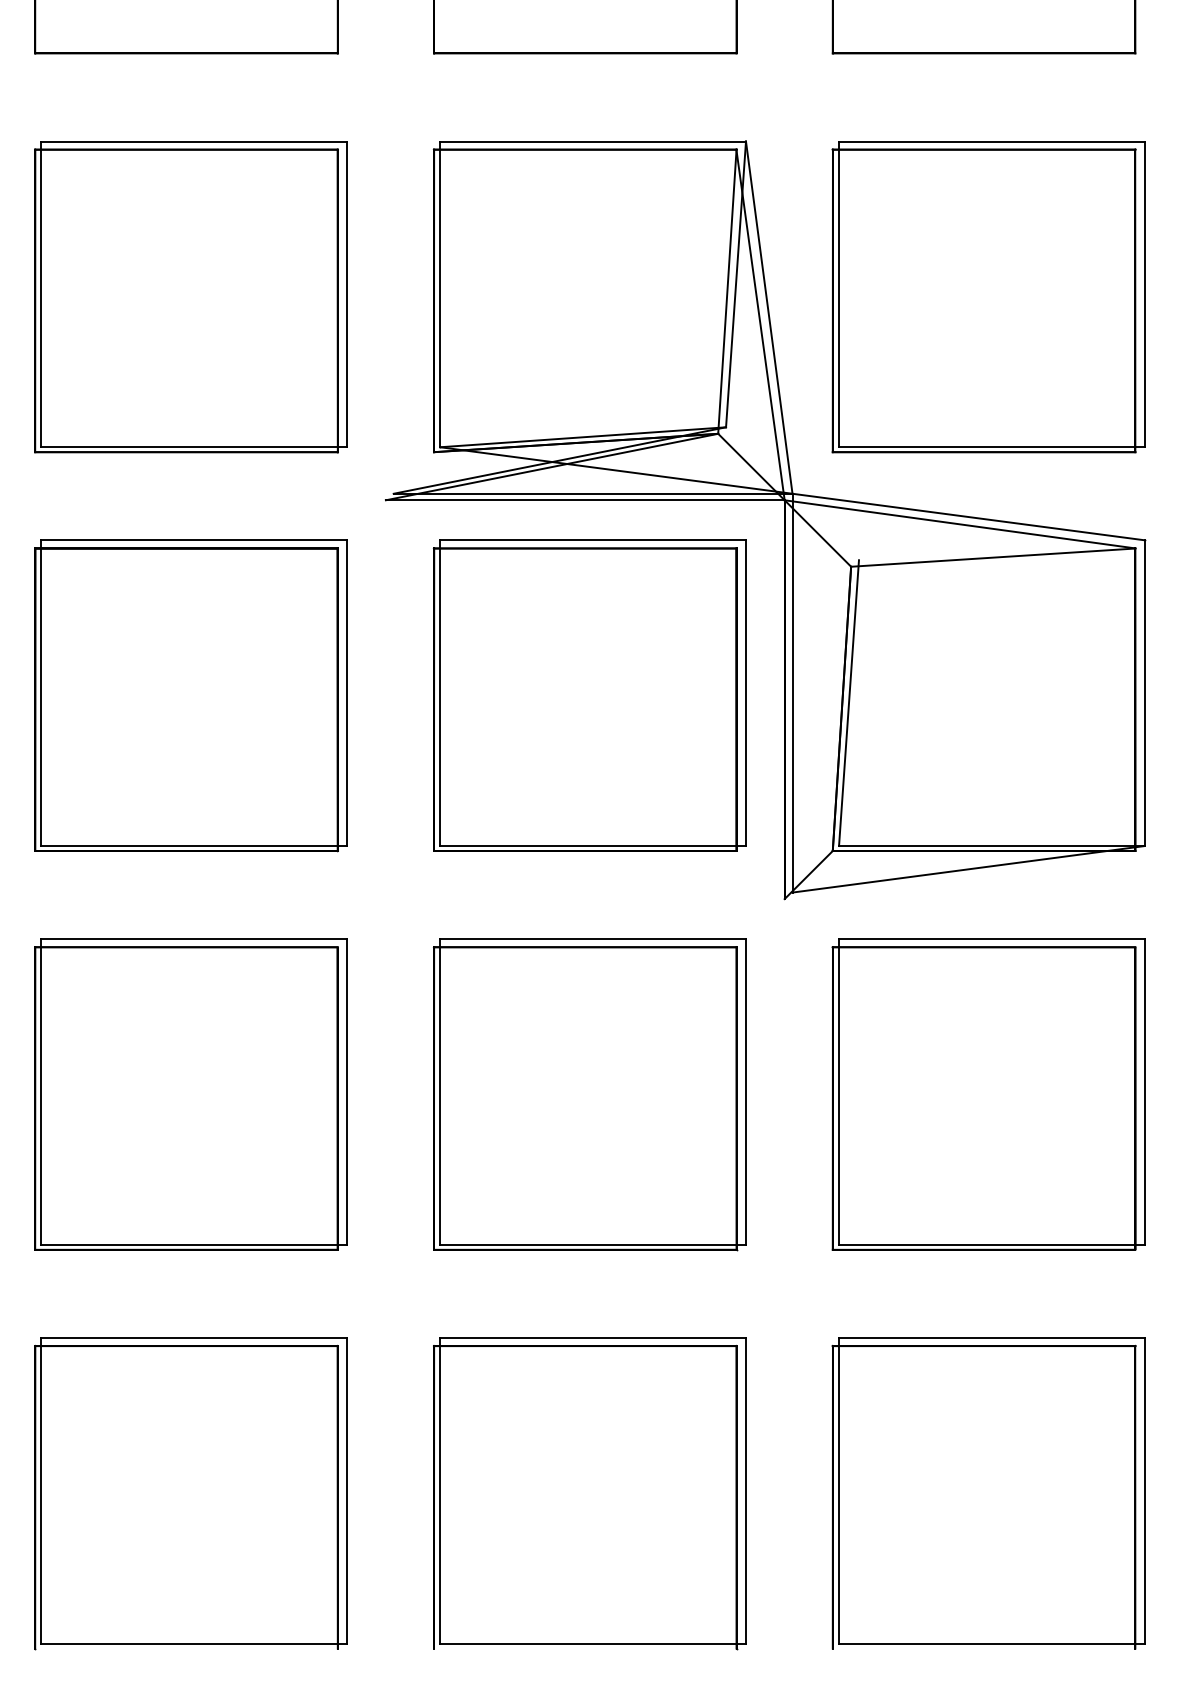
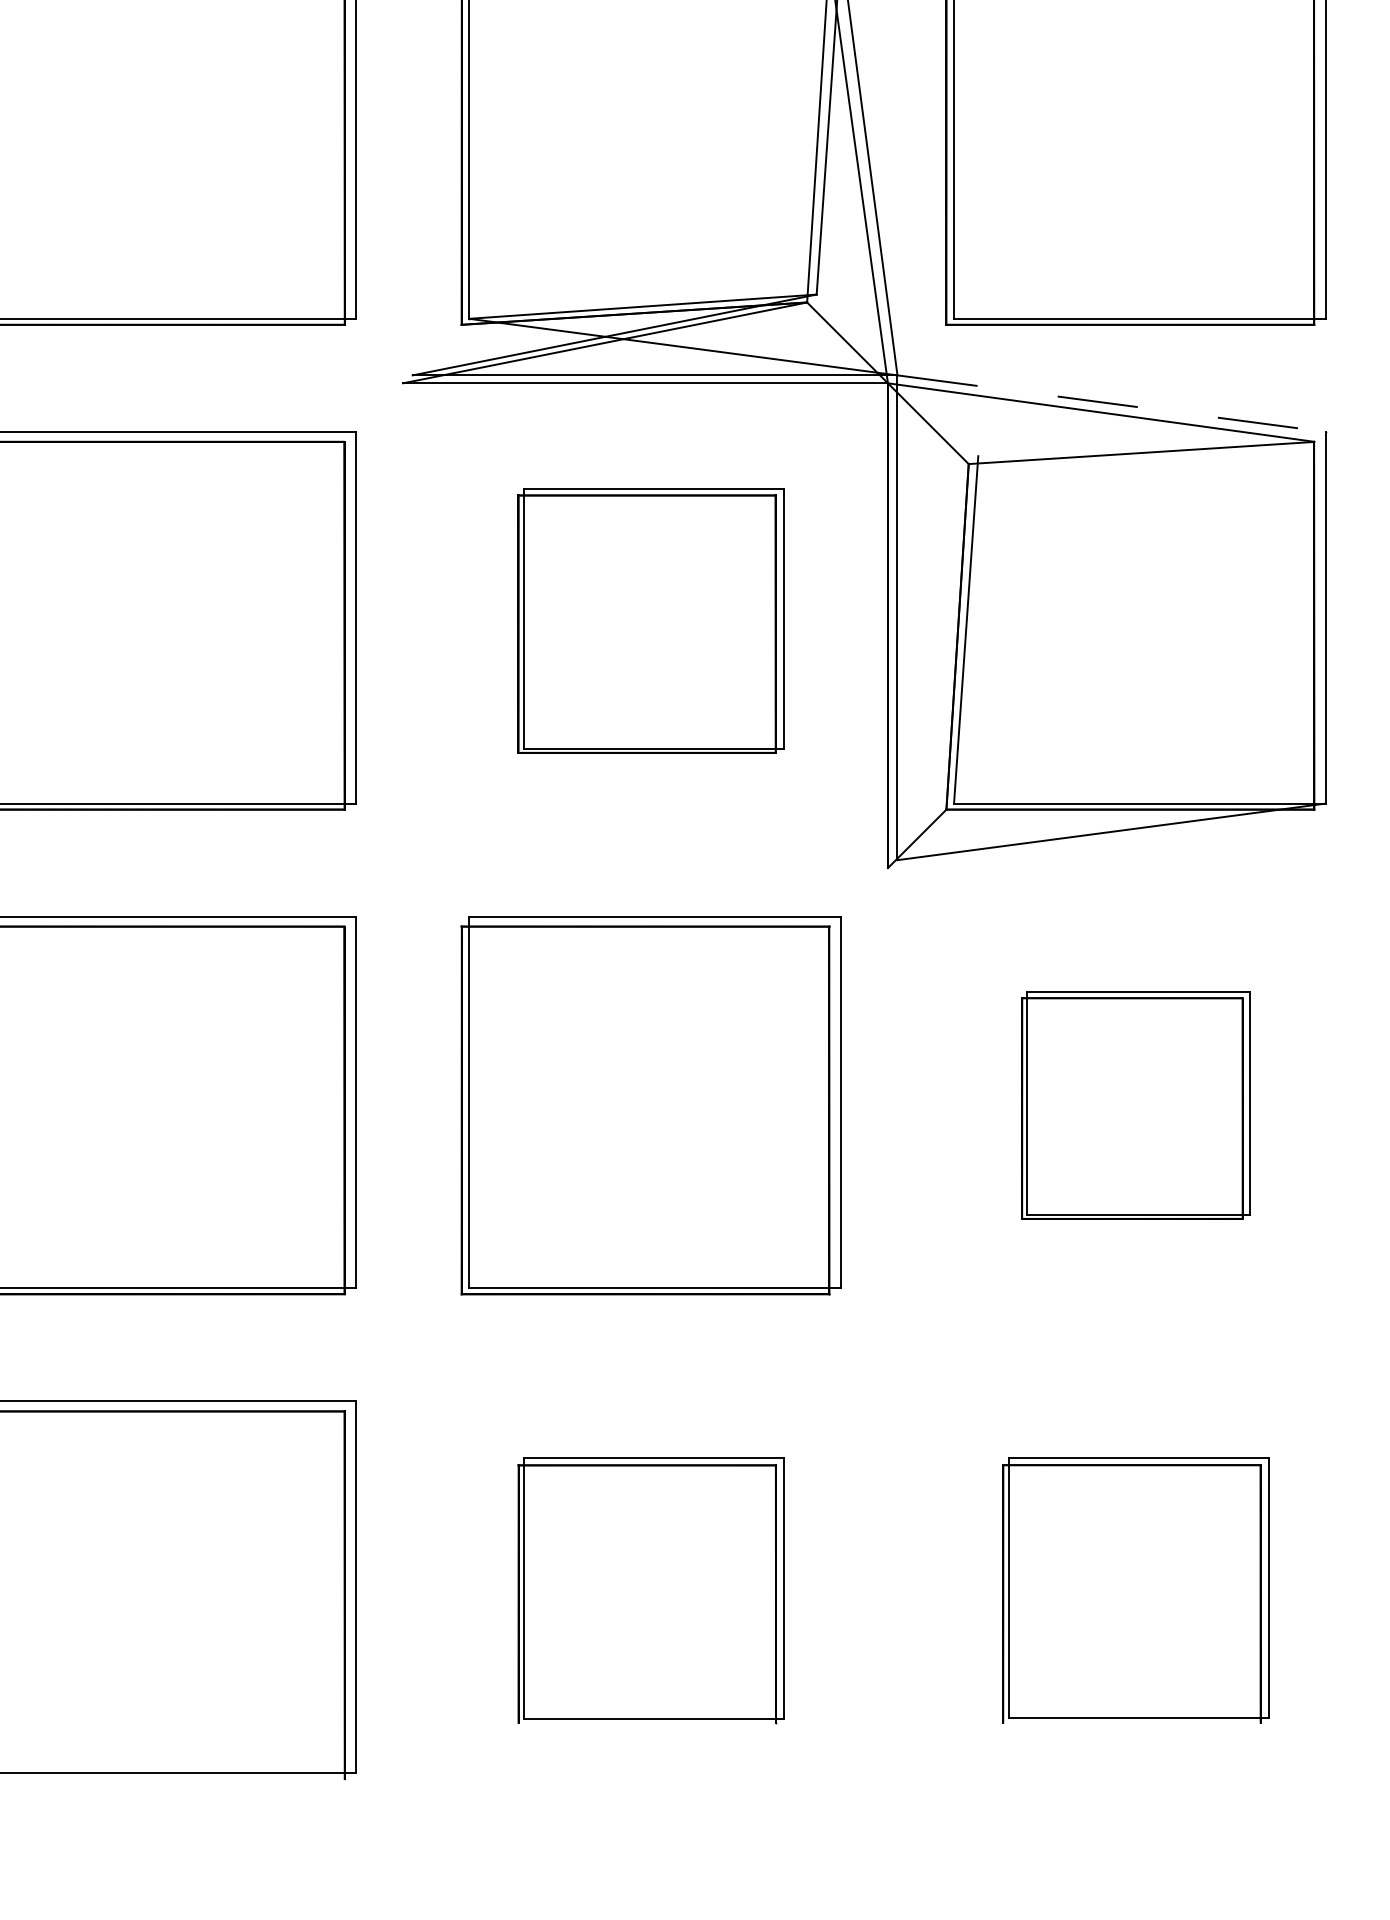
line: (968, 517) -> (1111, 404), solid -> dashed
part: (589, 695) -> (650, 620), size x0.7
part: (988, 1094) -> (1135, 1105), size x0.6
part: (589, 1493) -> (650, 1590), size x0.7
part: (988, 1493) -> (1135, 1590), size x0.7

